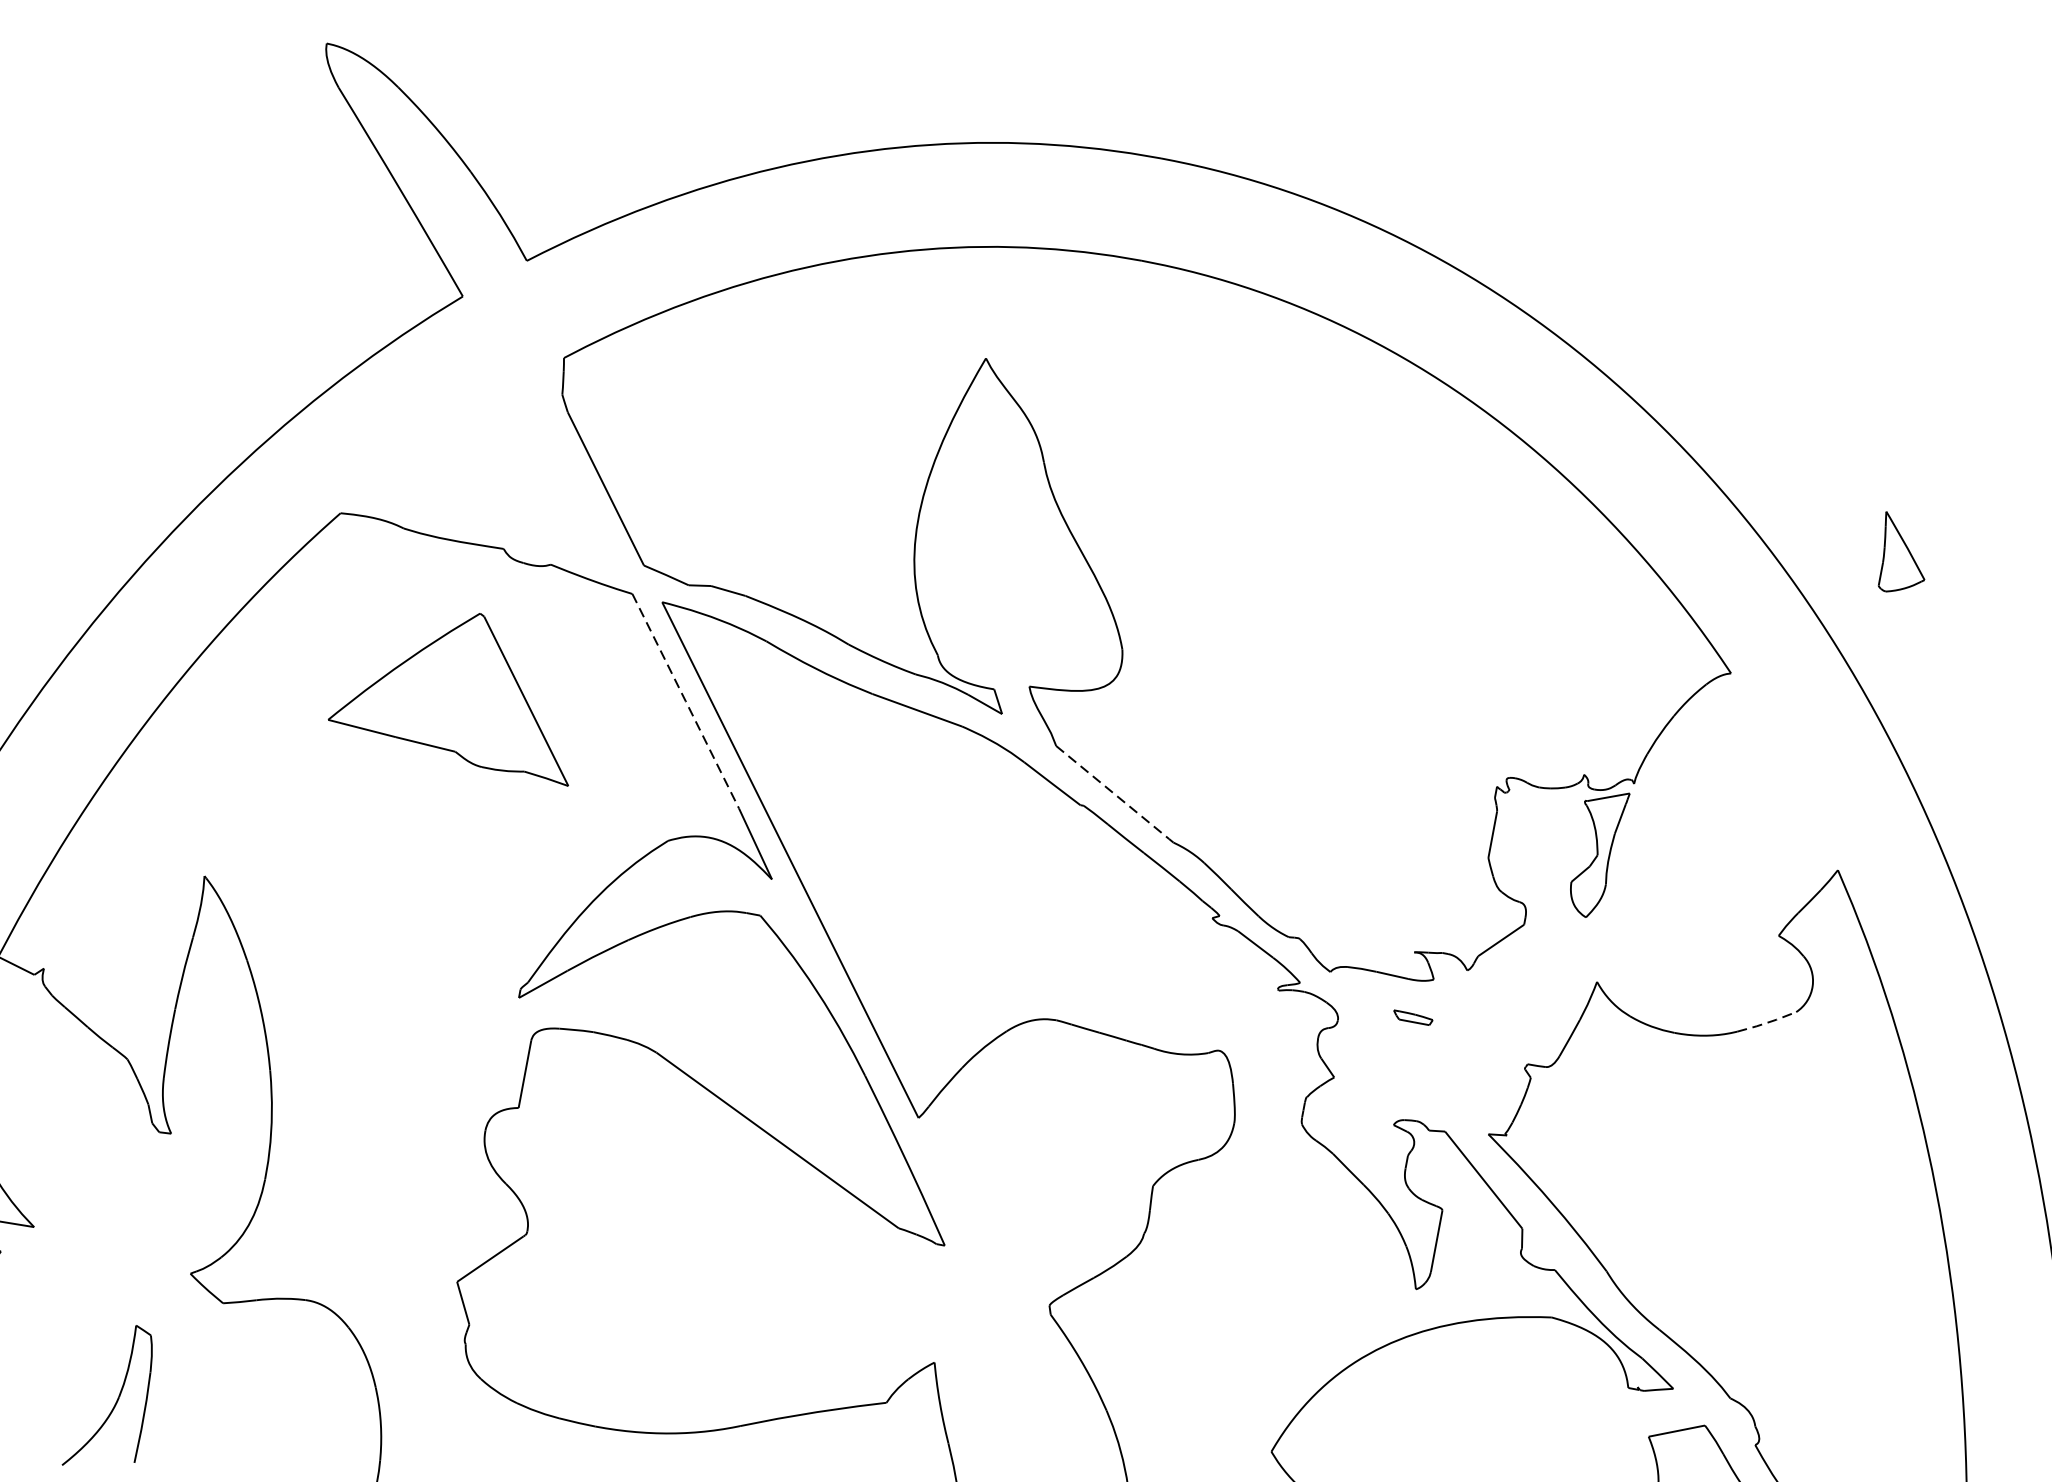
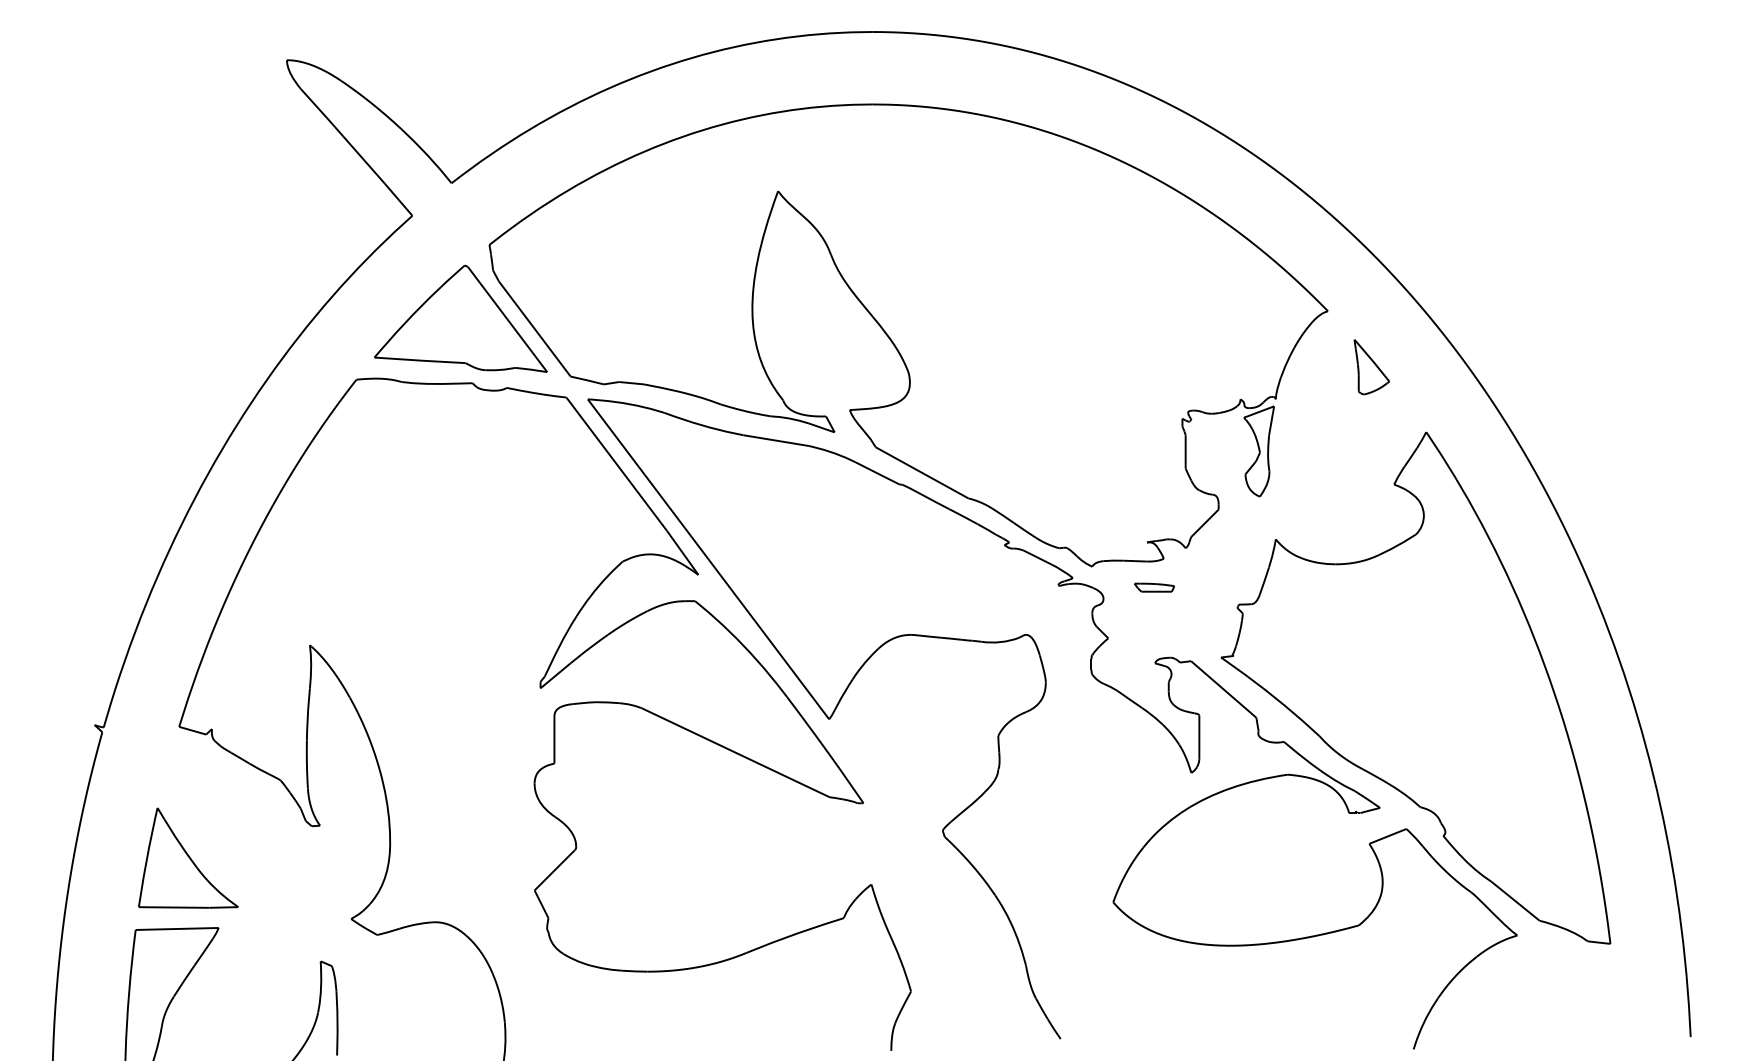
part: (1903, 555) -> (1371, 367), moved
part: (460, 687) -> (460, 318), moved
line: (685, 701) -> (616, 464), dashed -> solid
line: (1115, 793) -> (922, 472), dashed -> solid
part: (1412, 1017) -> (1154, 587), size x1.43
line: (1767, 1022) -> (1397, 545), dashed -> solid

